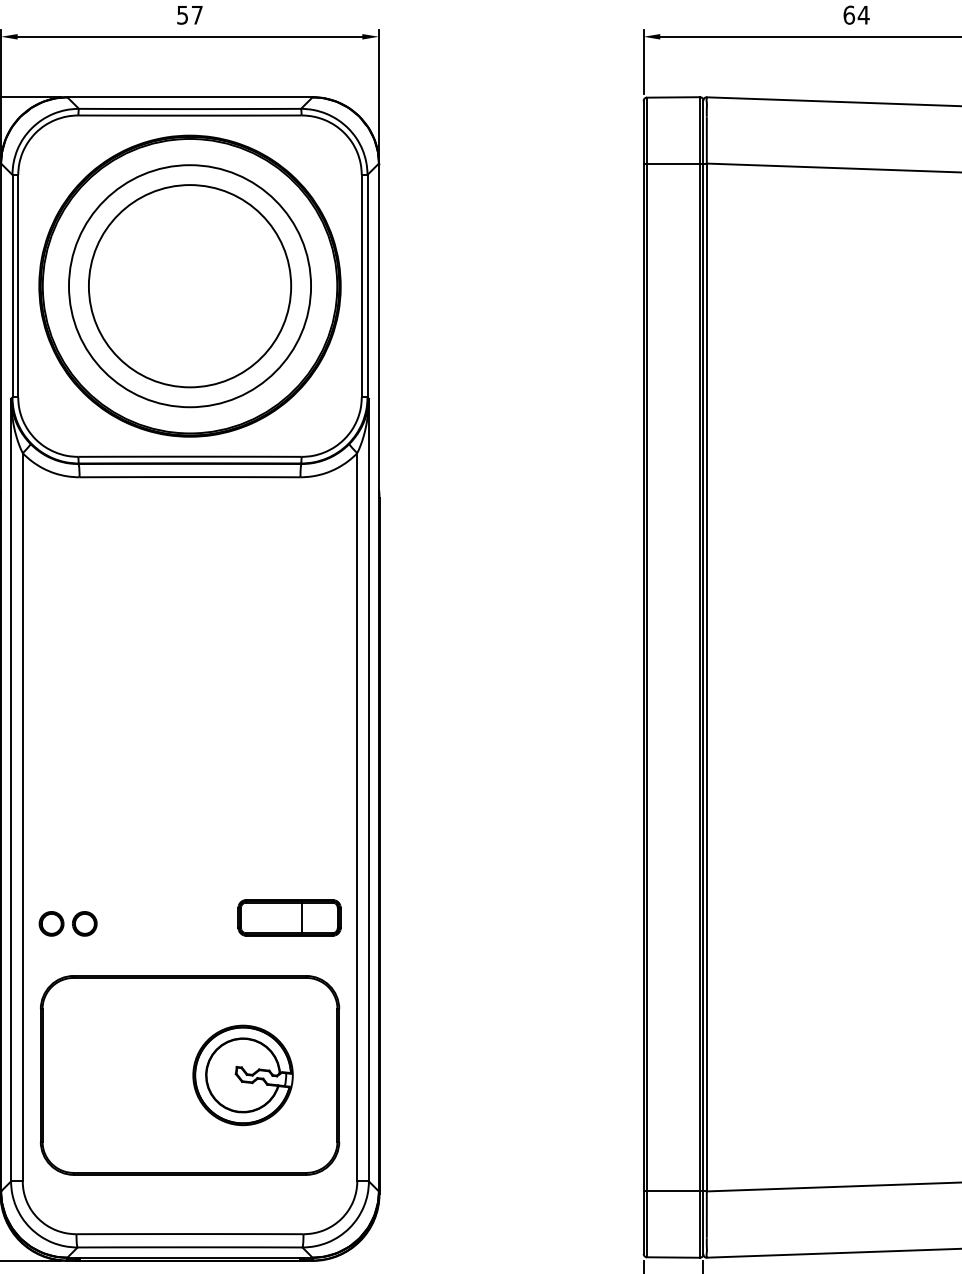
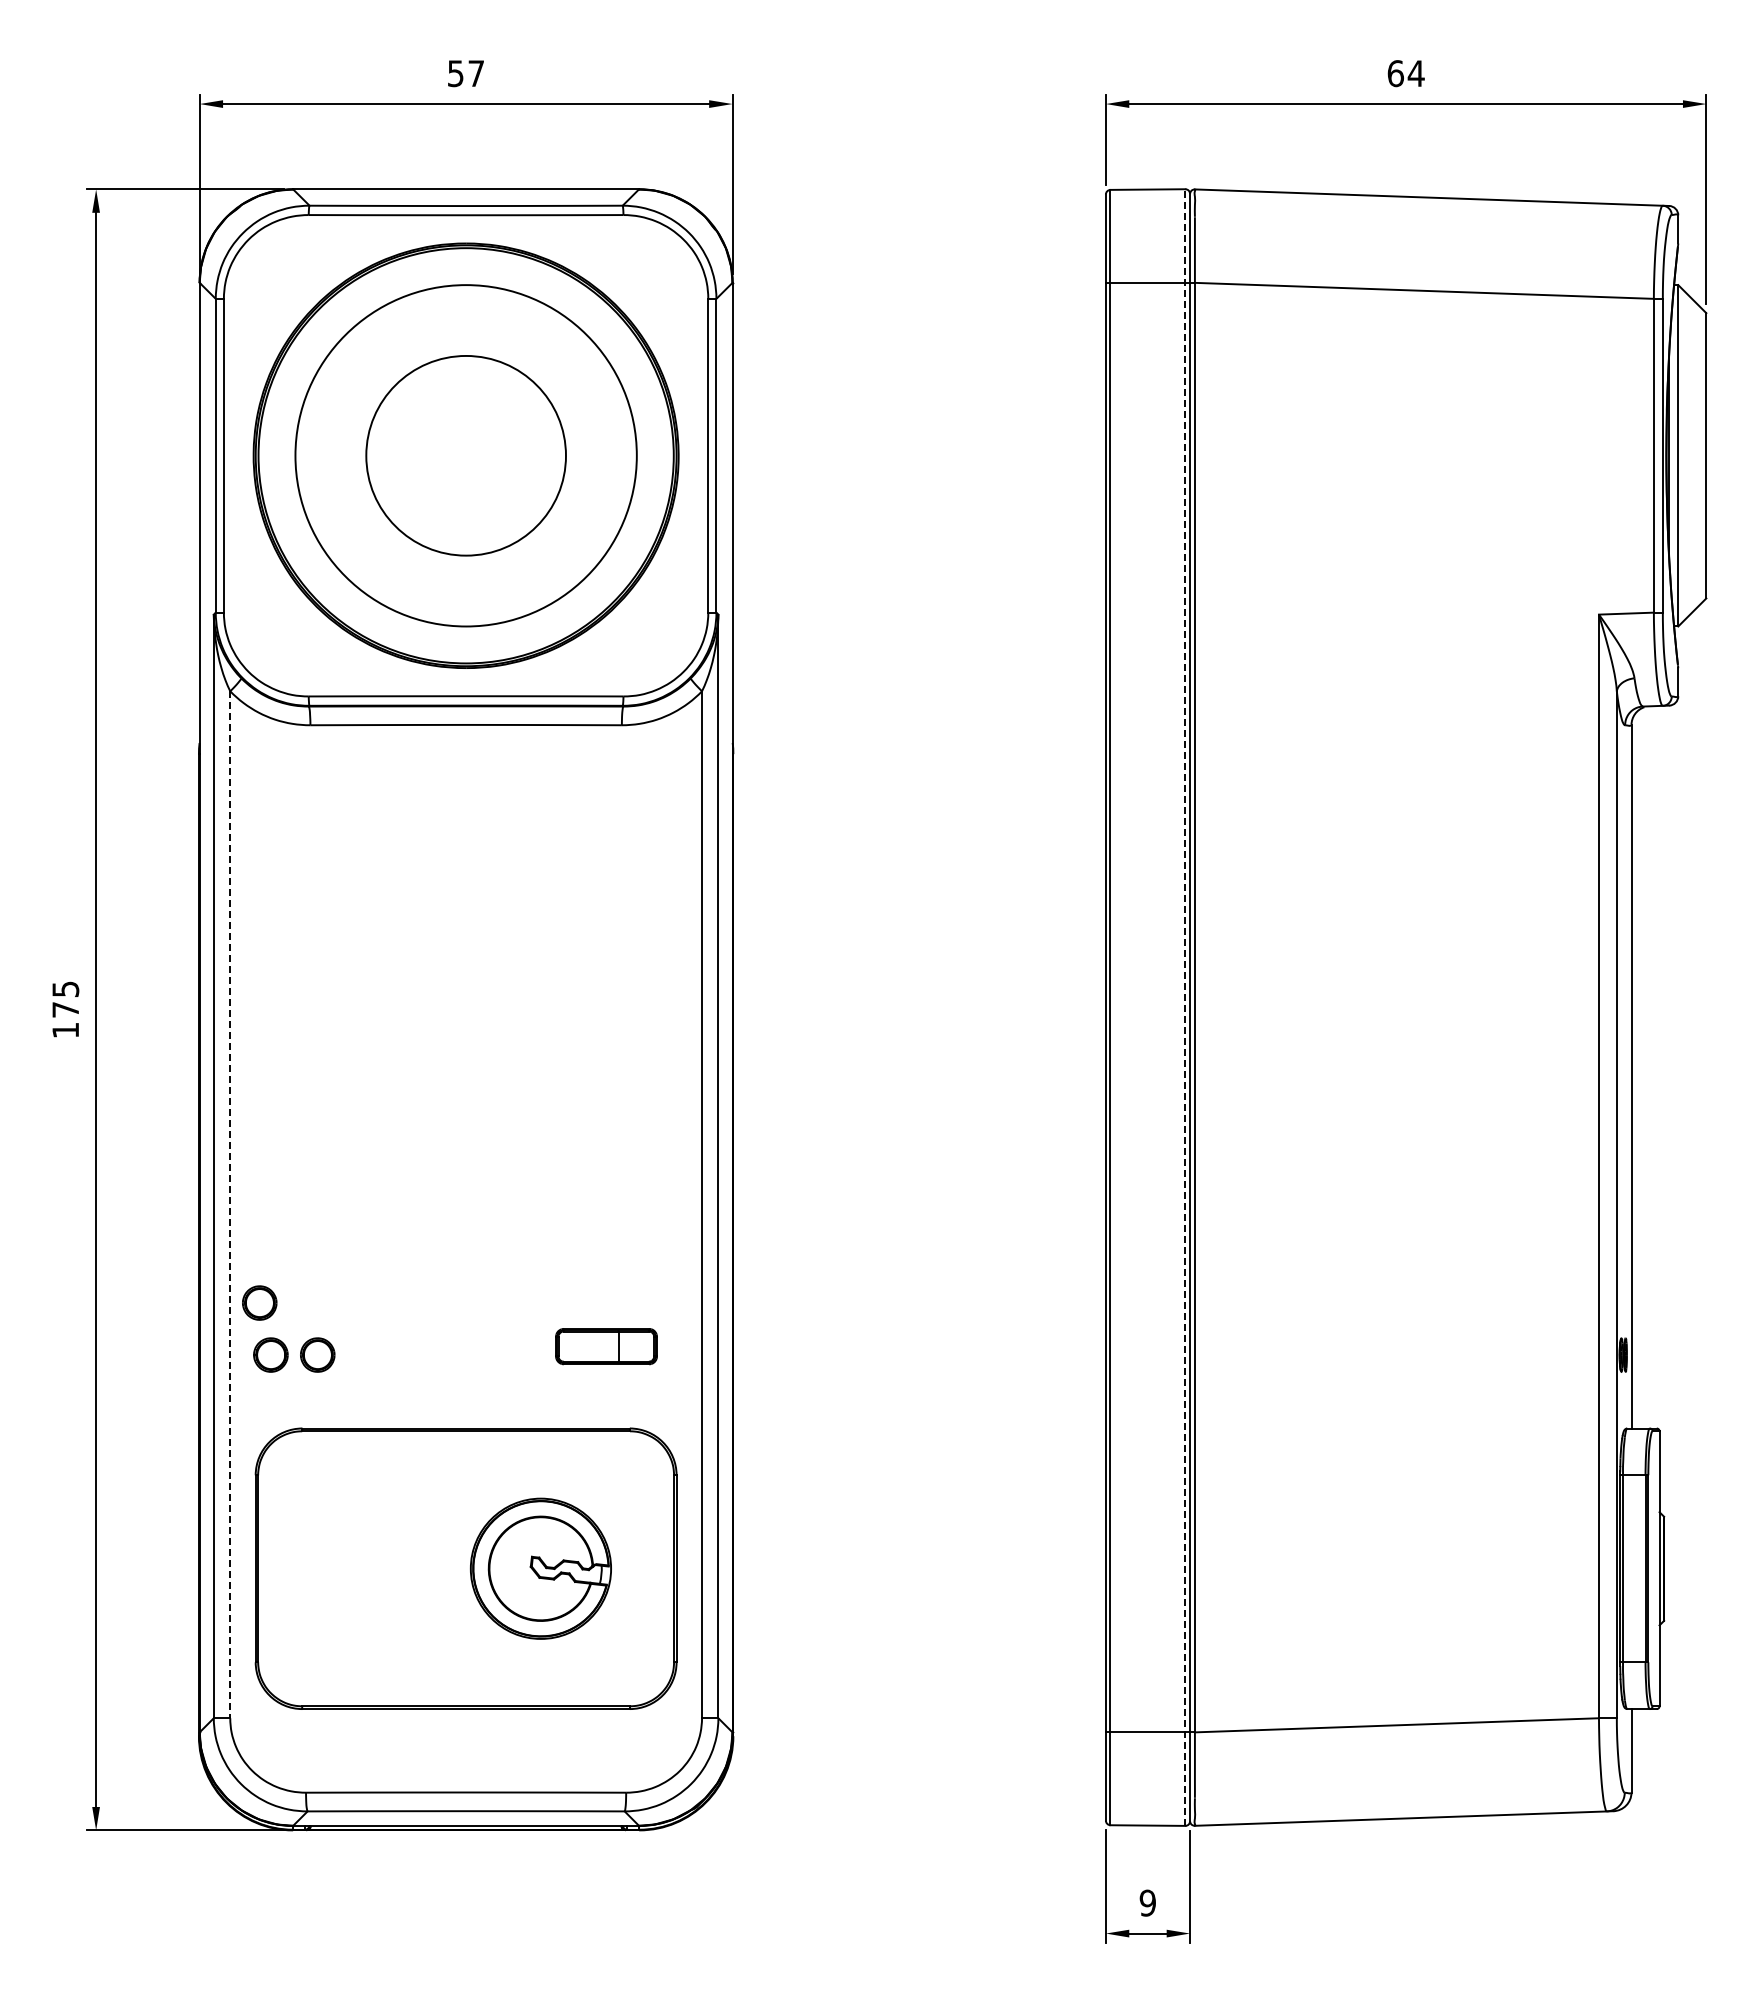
circle: (189, 285) -> (465, 455), size x0.7
line: (700, 677) -> (1185, 1007), solid -> dashed
line: (22, 817) -> (230, 1205), solid -> dashed
part: (43, 886) -> (259, 1302), added
part: (289, 917) -> (606, 1346), size x0.7

